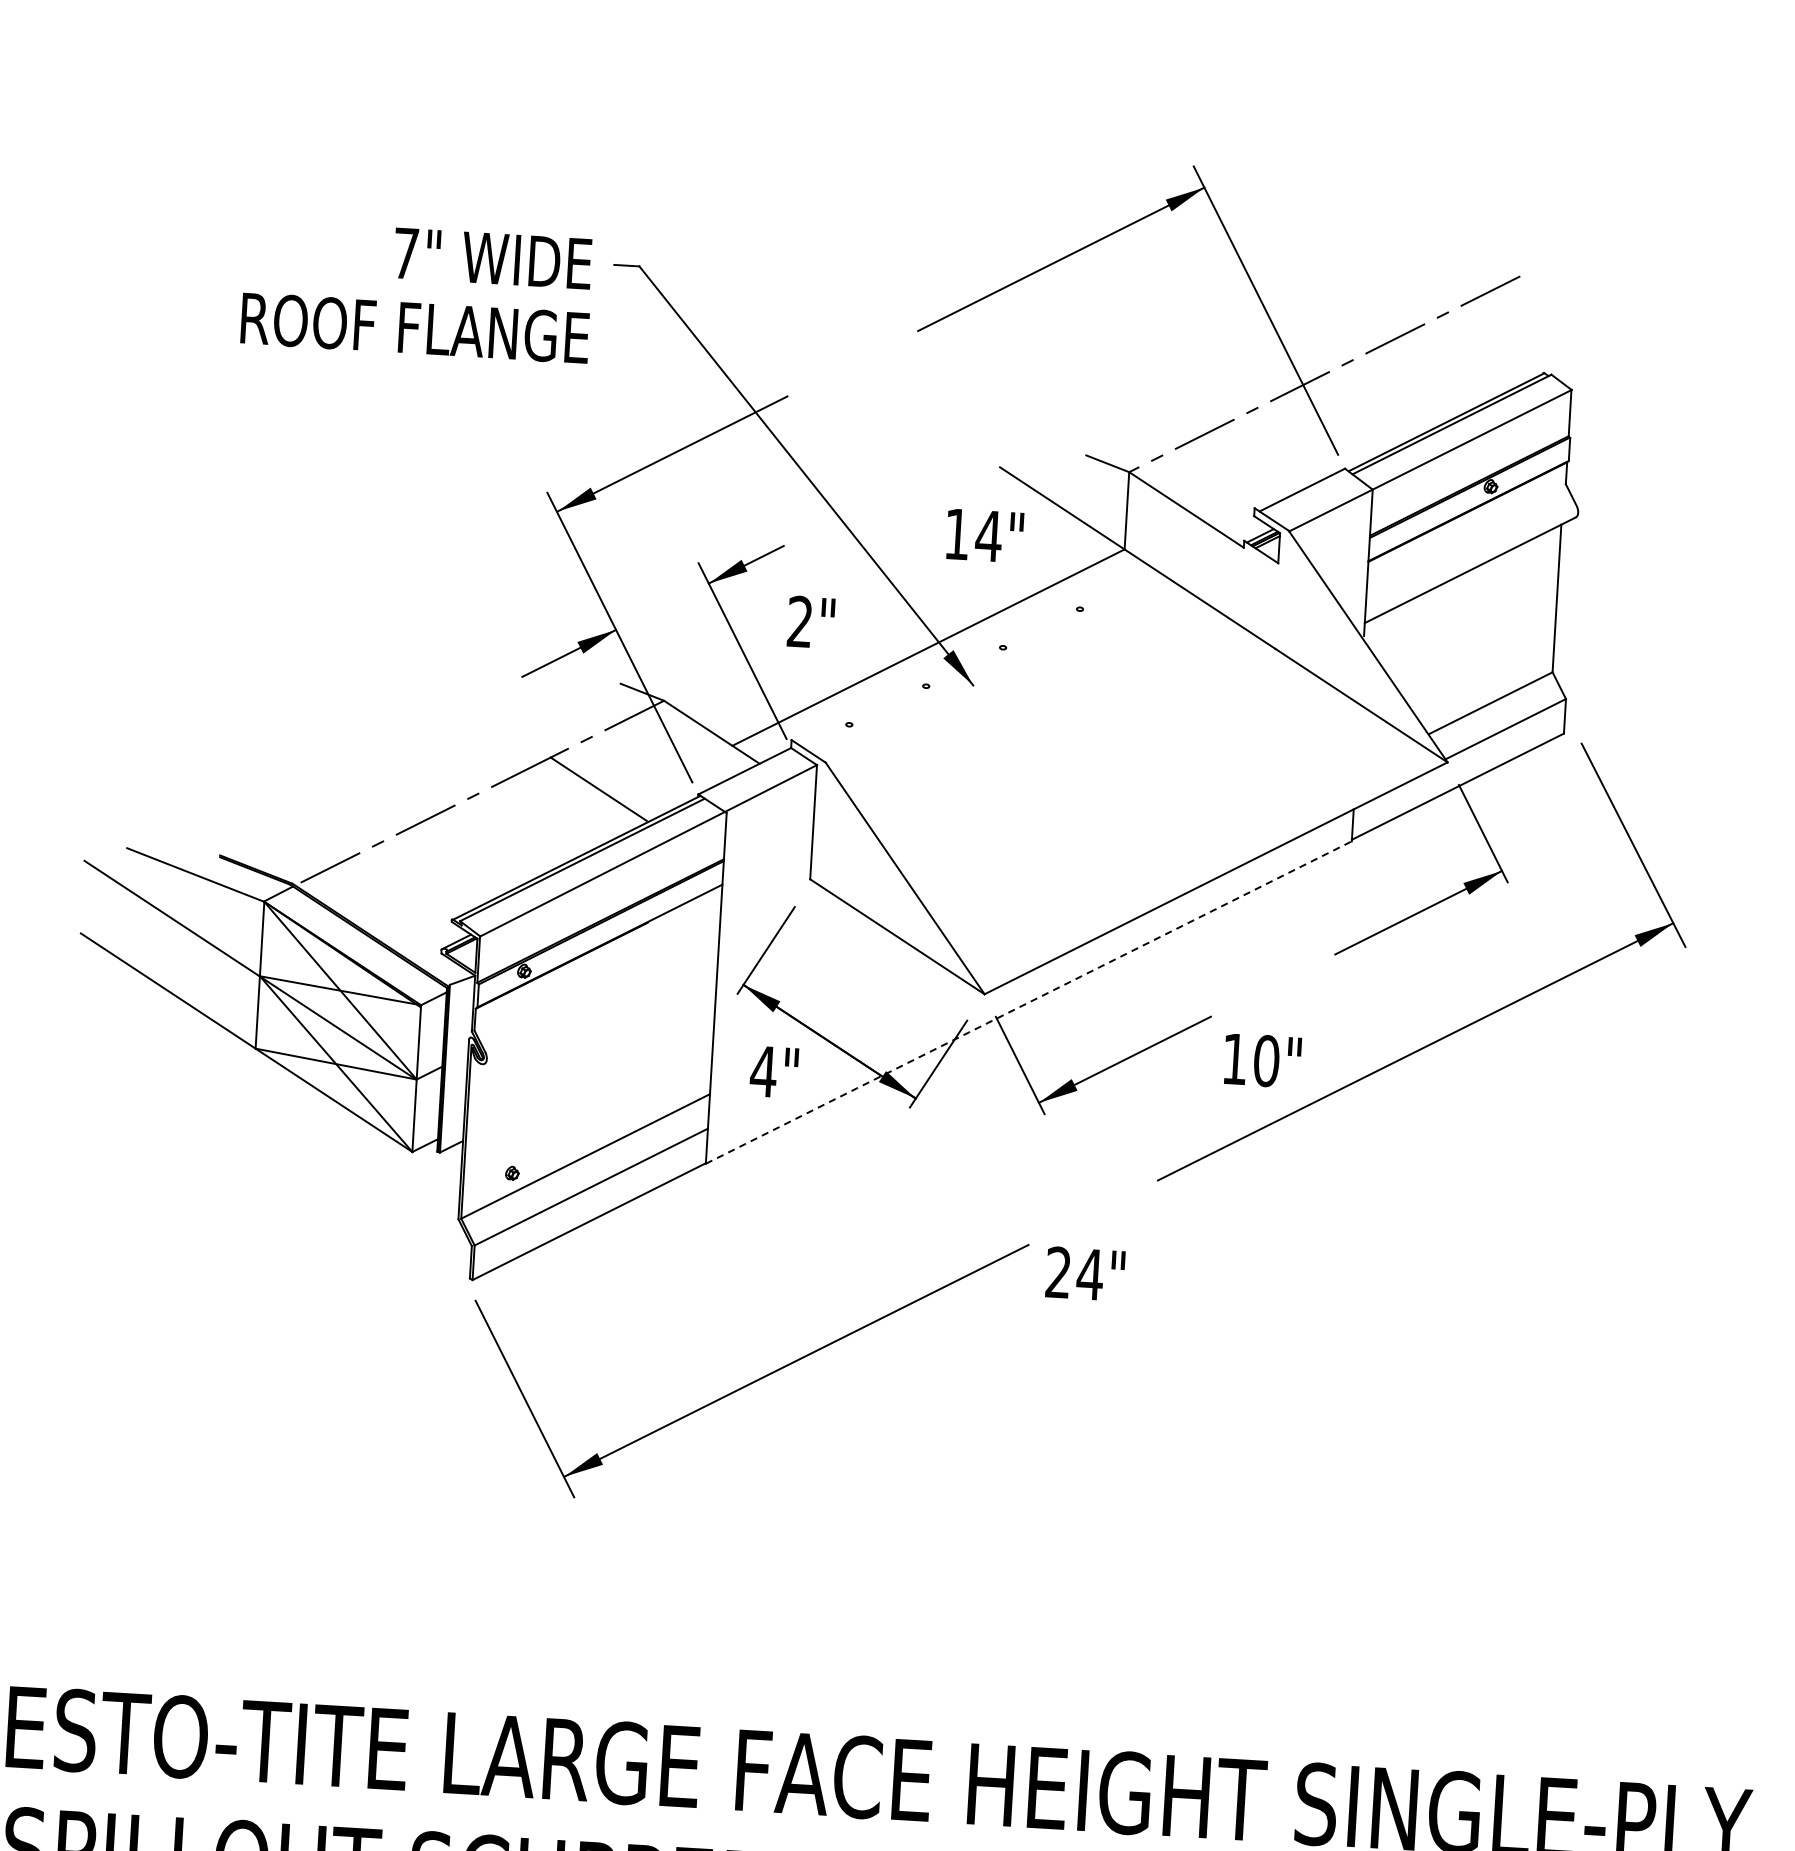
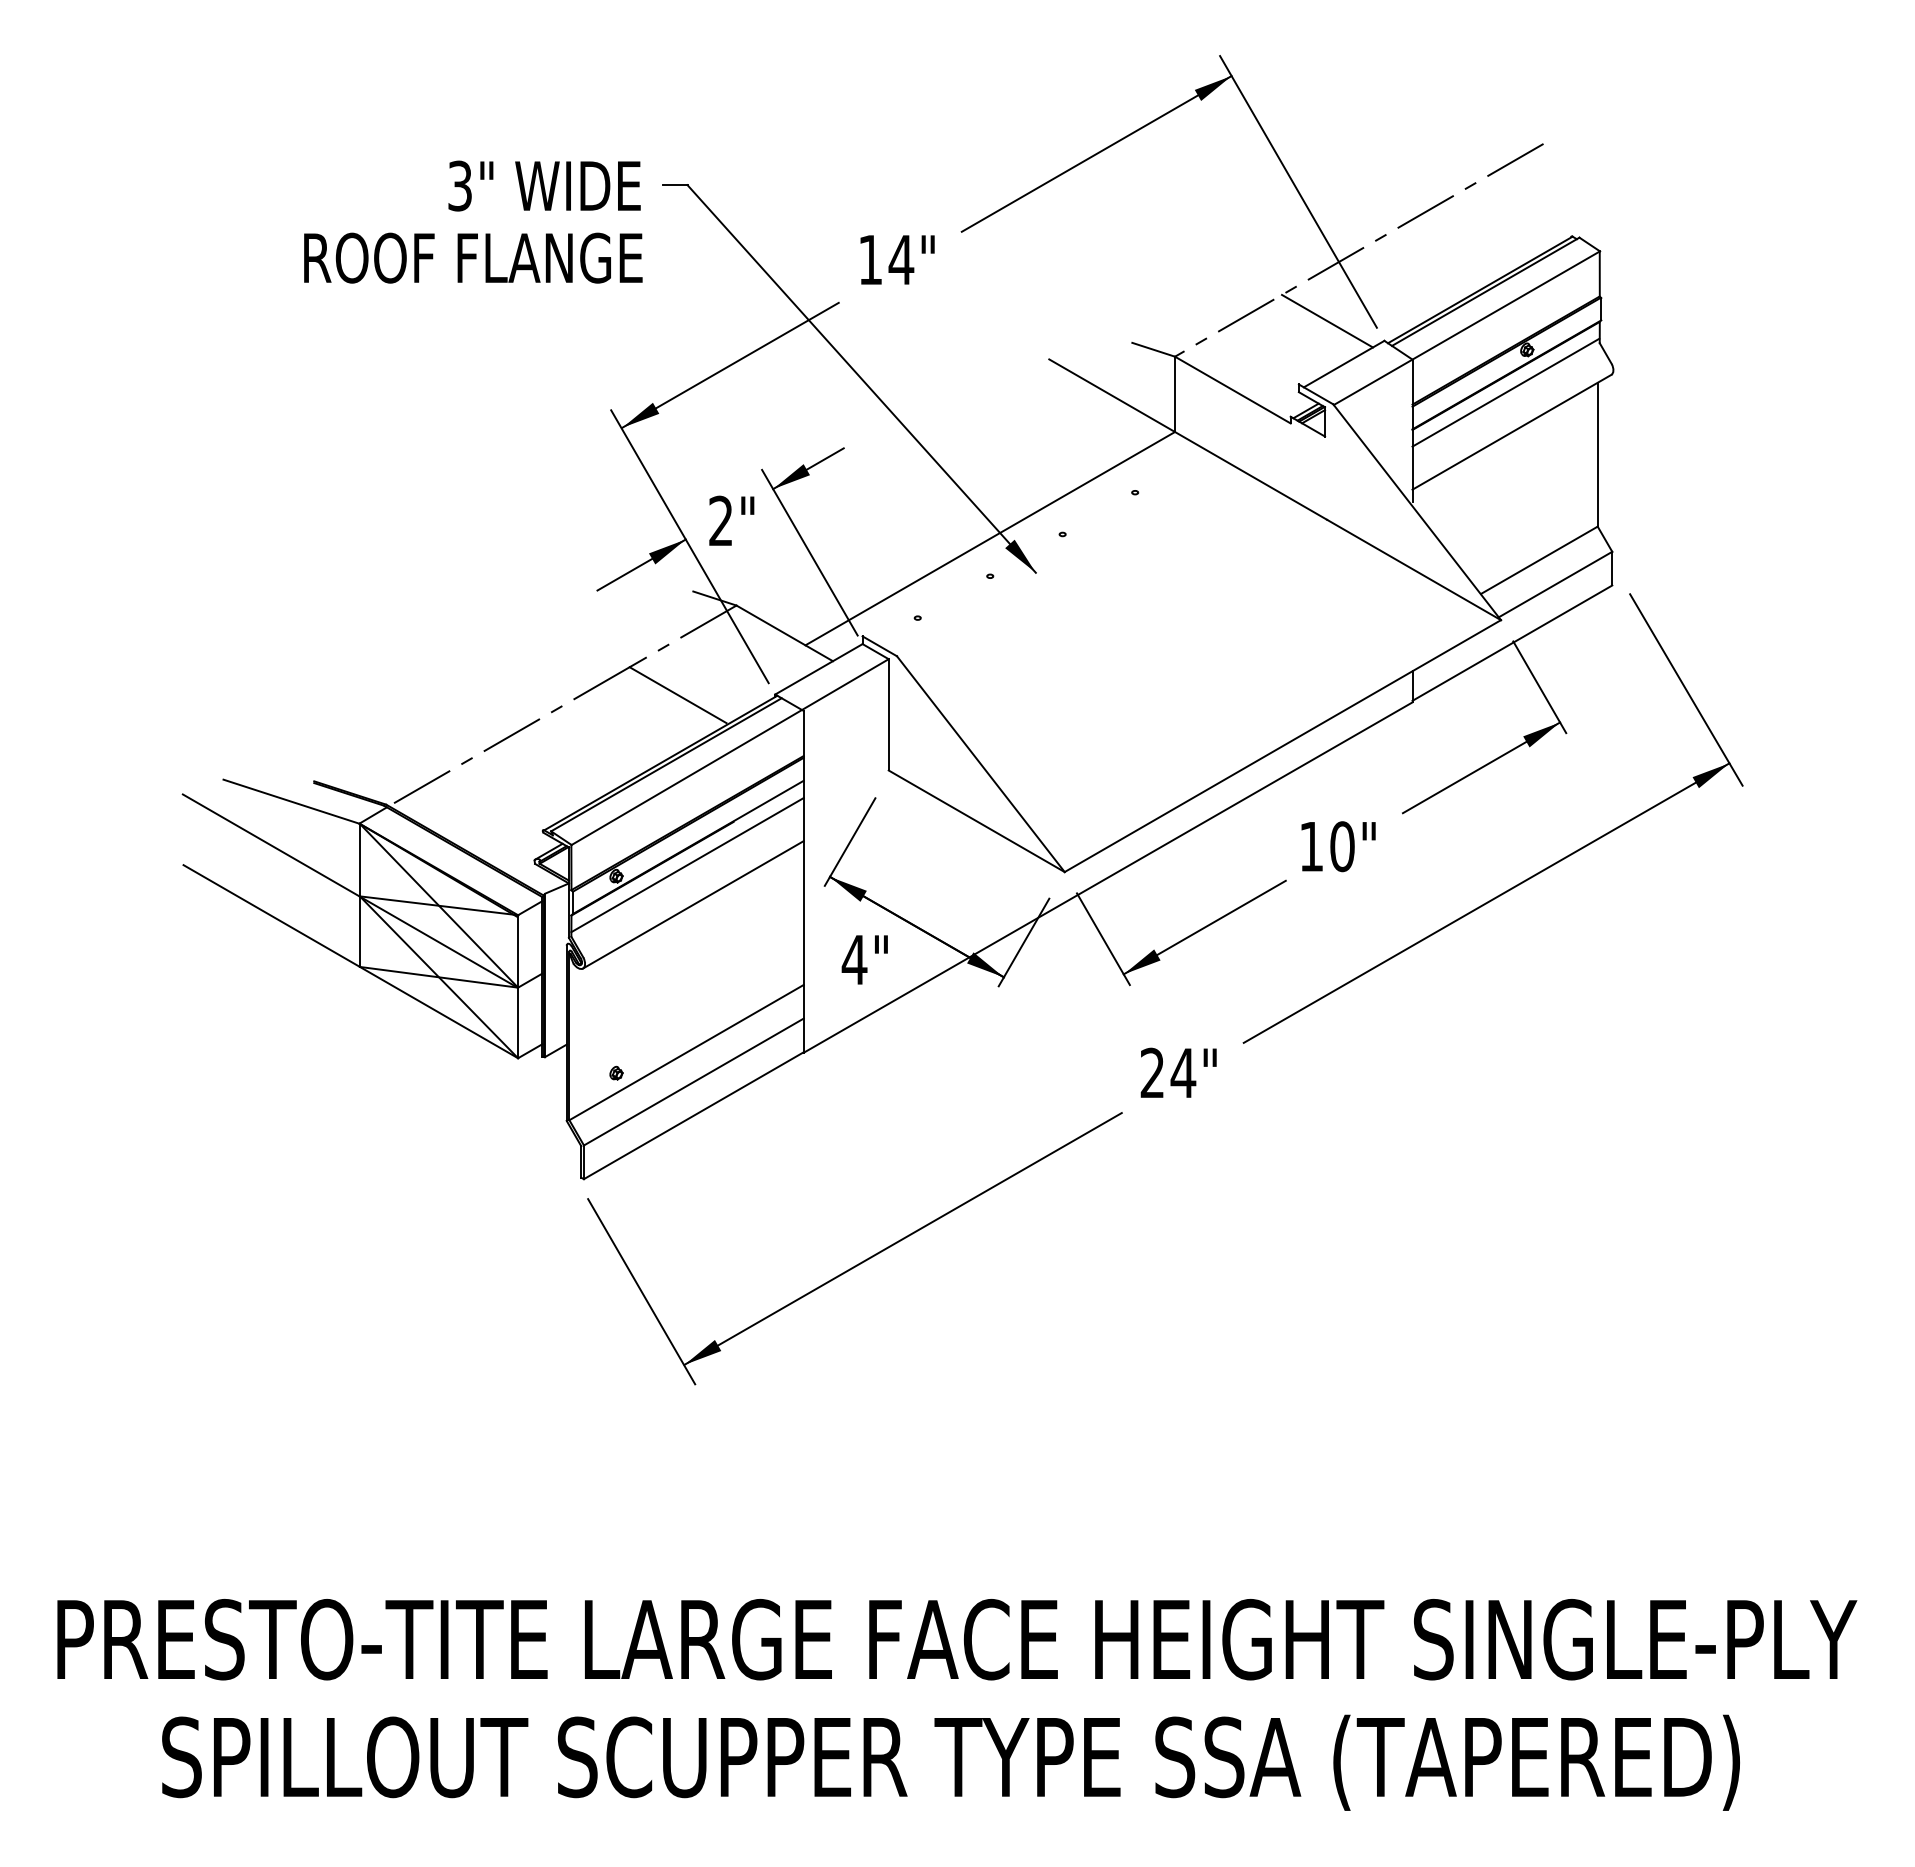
text: (405, 252) -> (459, 185), 7" -> 3"
line: (1286, 444) -> (1326, 320), added
line: (1466, 529) -> (1505, 392), added
text: (984, 535) -> (897, 259), moved
text: (810, 621) -> (731, 520), moved
line: (597, 964) -> (687, 865), added
line: (1029, 1002) -> (1108, 877), dashed -> solid
line: (601, 1004) -> (693, 904), added
text: (1262, 1060) -> (1338, 846), moved
text: (1085, 1273) -> (1178, 1072), moved

